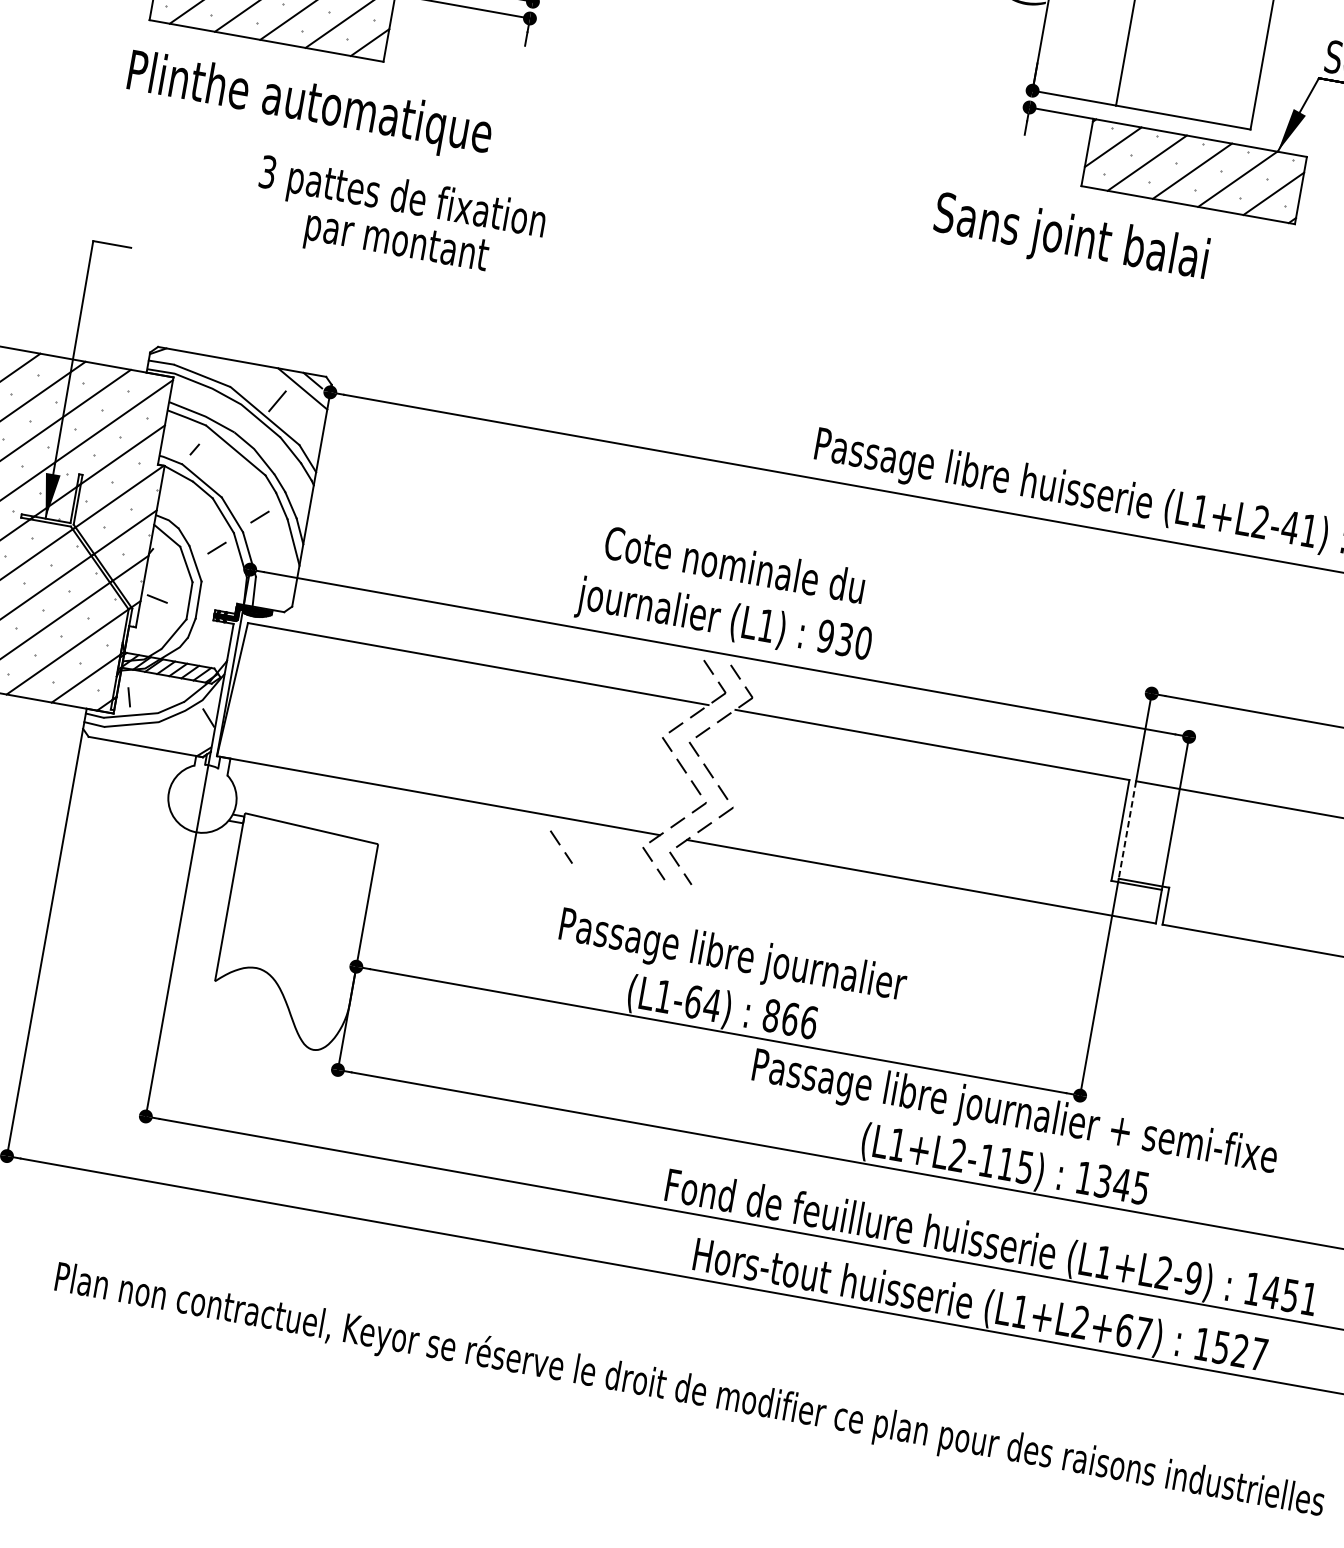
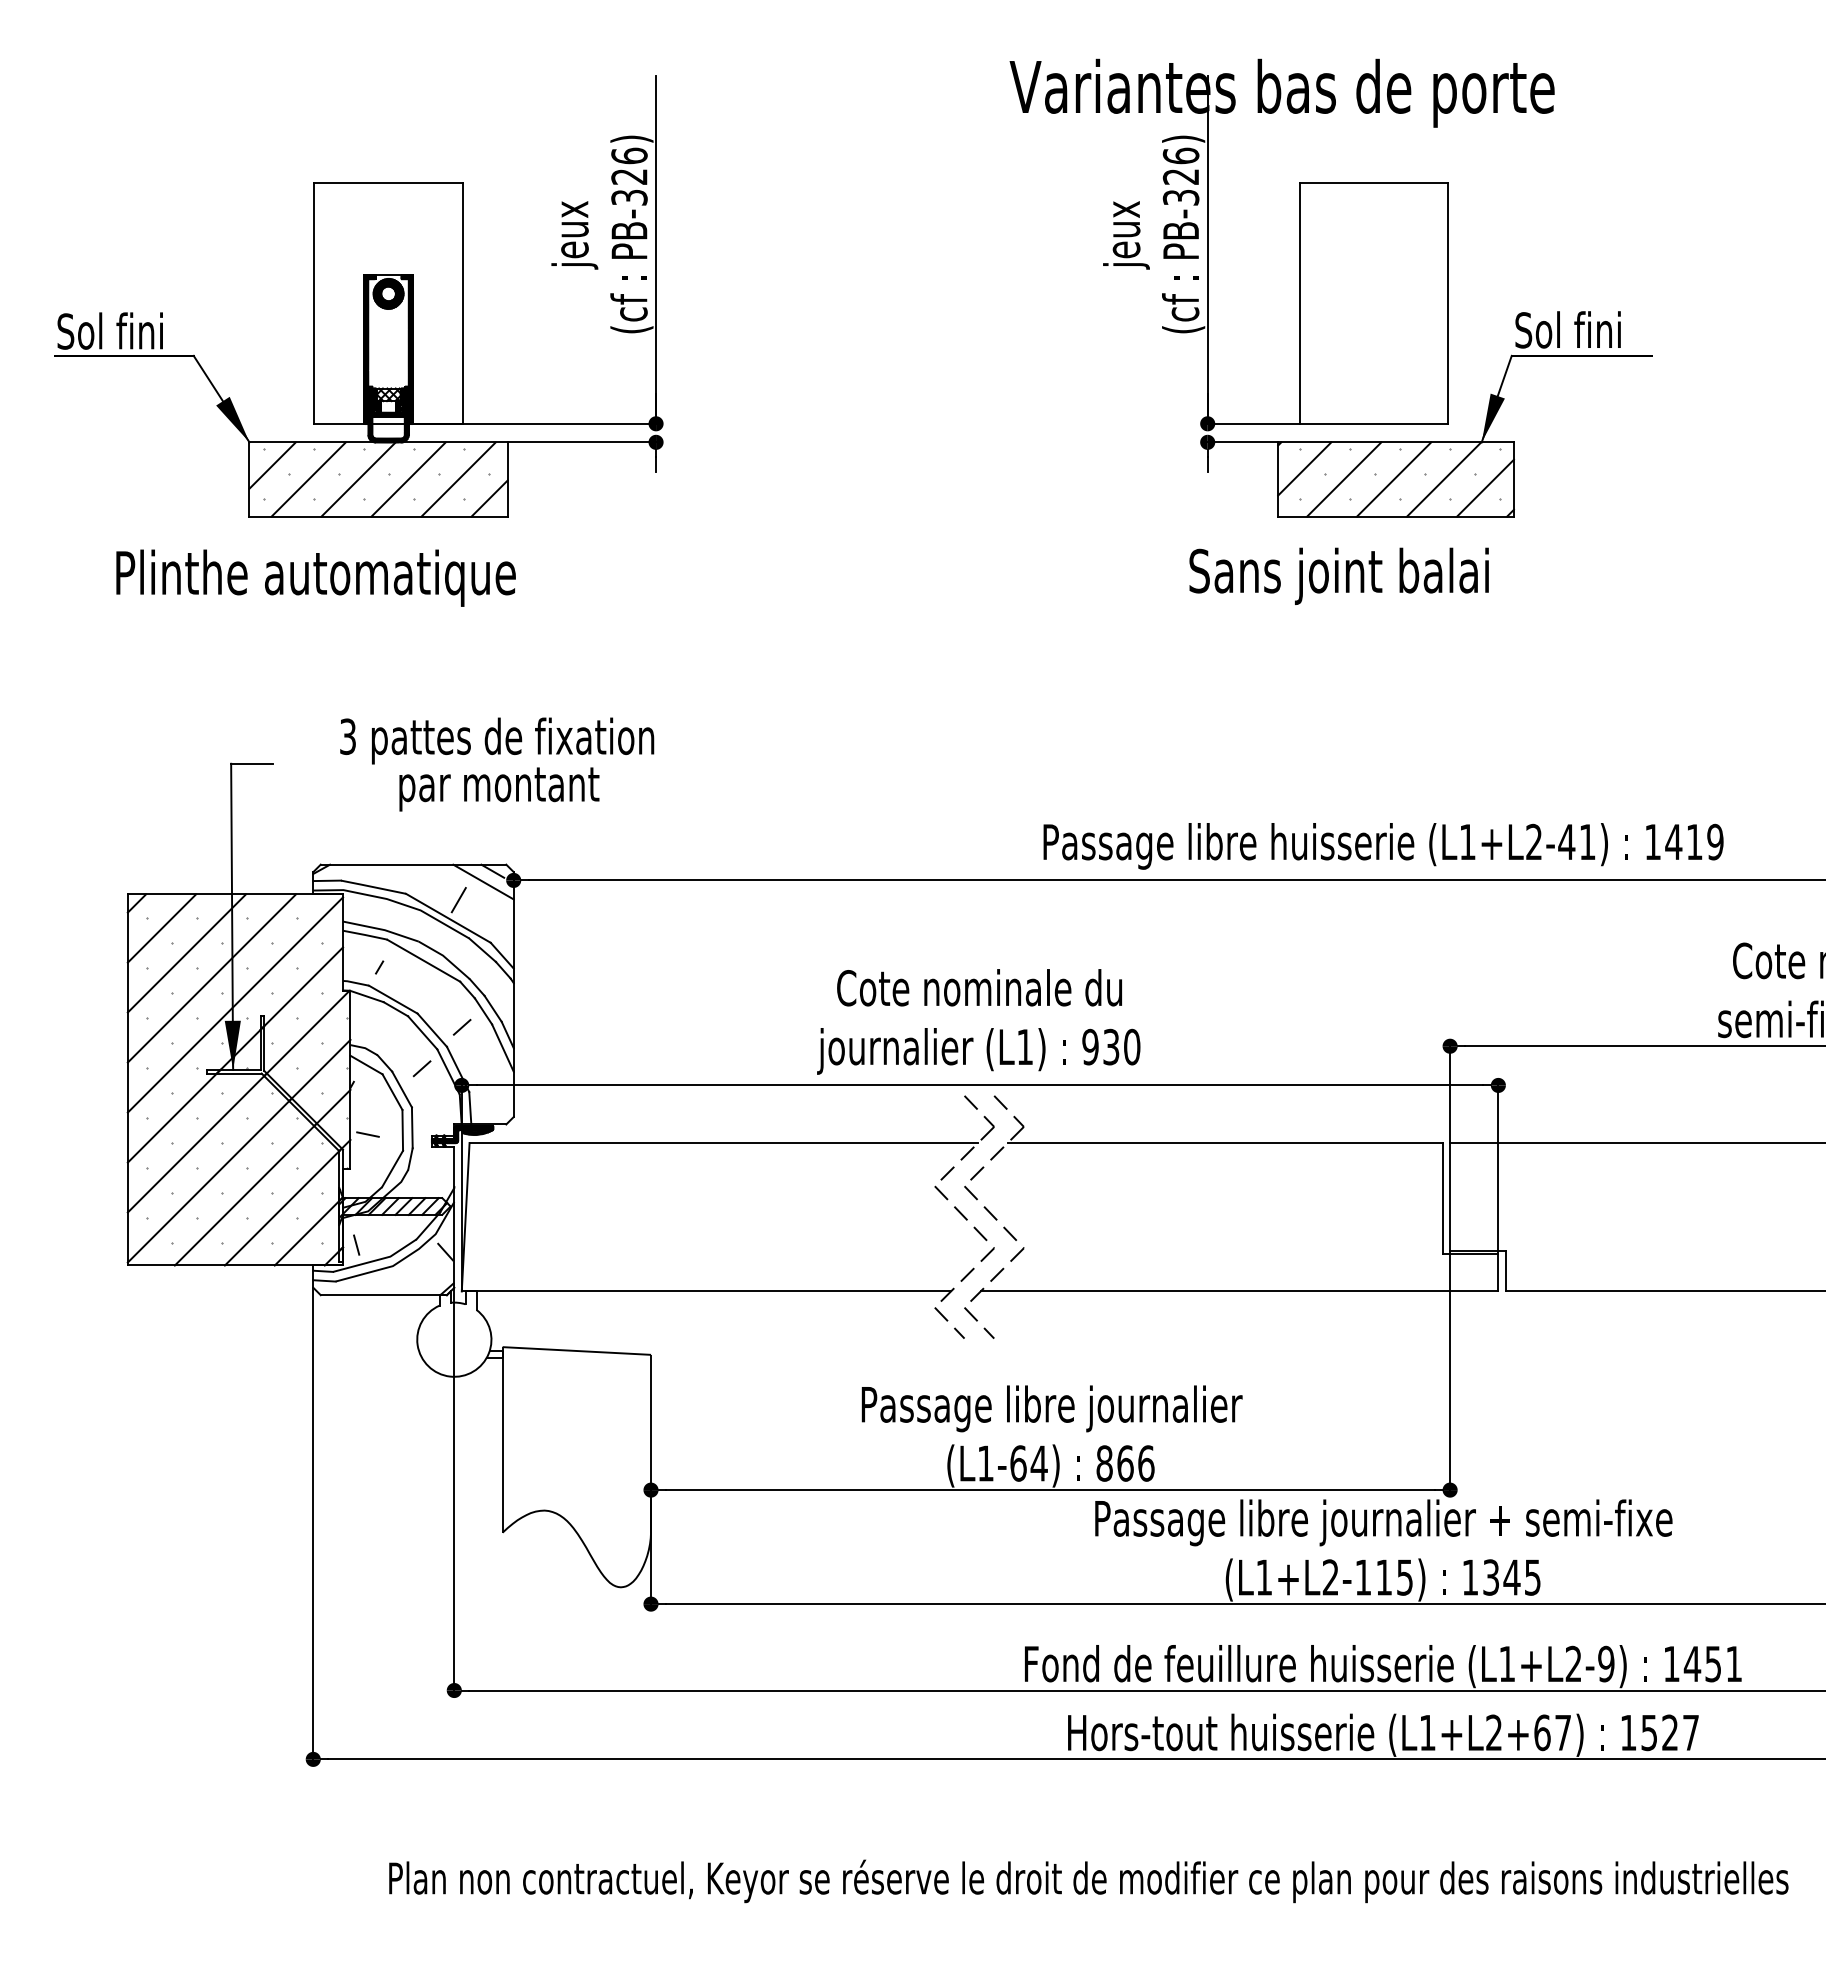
text: (309, 105) -> (315, 577), moved
text: (398, 221) -> (497, 764), moved
text: (1070, 239) -> (1338, 575), moved
line: (1127, 829) -> (1450, 1196), dashed -> solid
line: (560, 844) -> (846, 1320), removed

